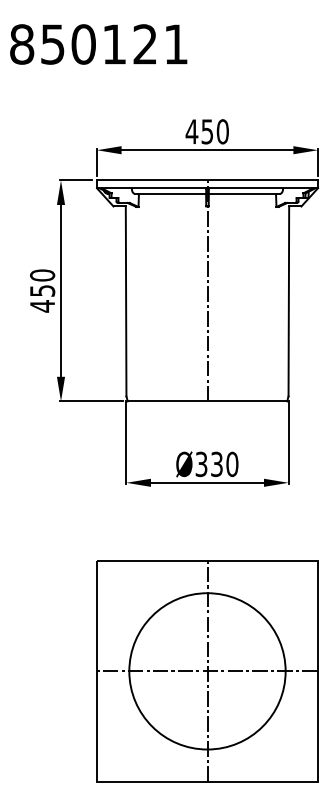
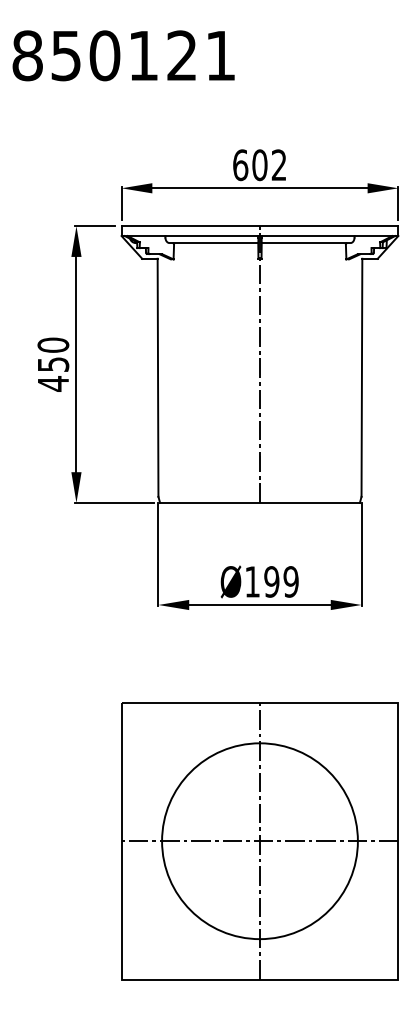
text: (206, 131) -> (258, 164), 450 -> 602
text: (216, 464) -> (271, 582), Ø330 -> Ø199

